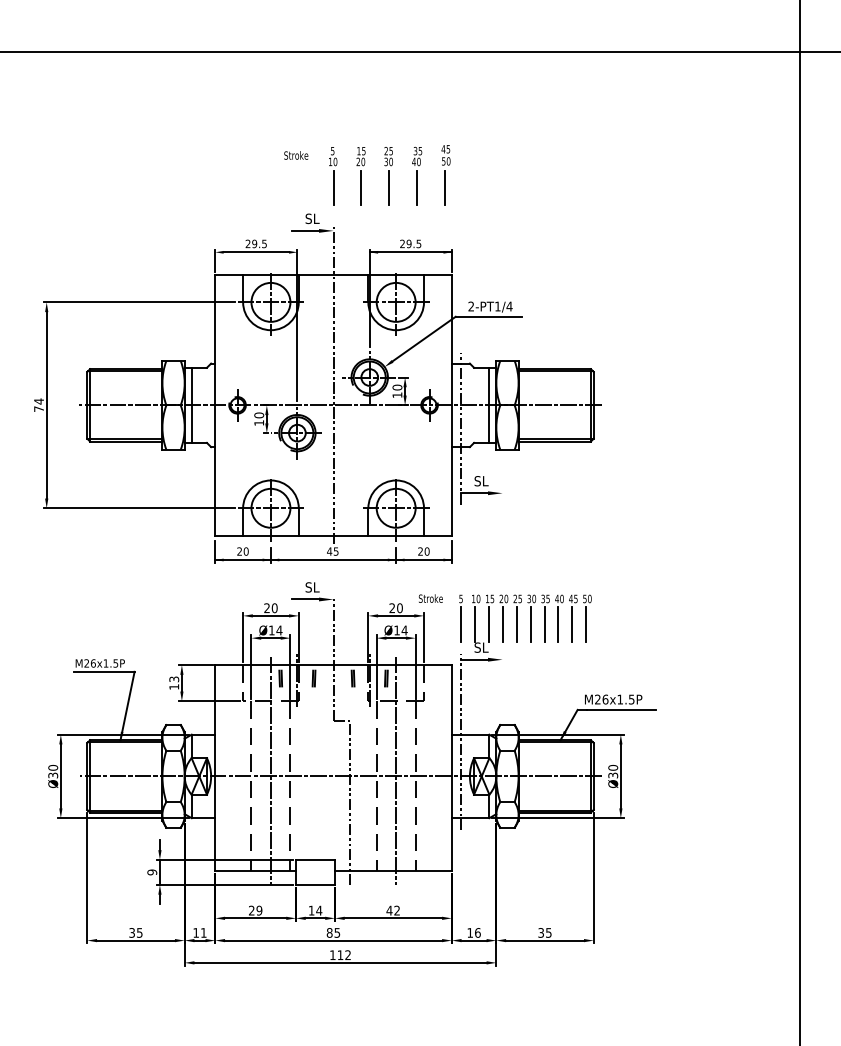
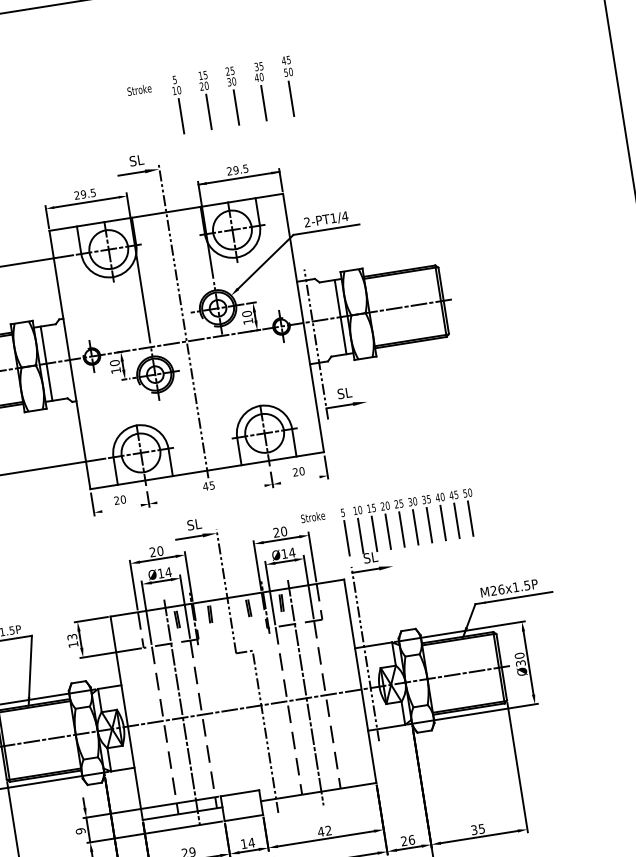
part: (367, 175) -> (212, 98), moved
line: (333, 560) -> (210, 494), removed
text: (469, 932) -> (403, 840), 16 -> 26

